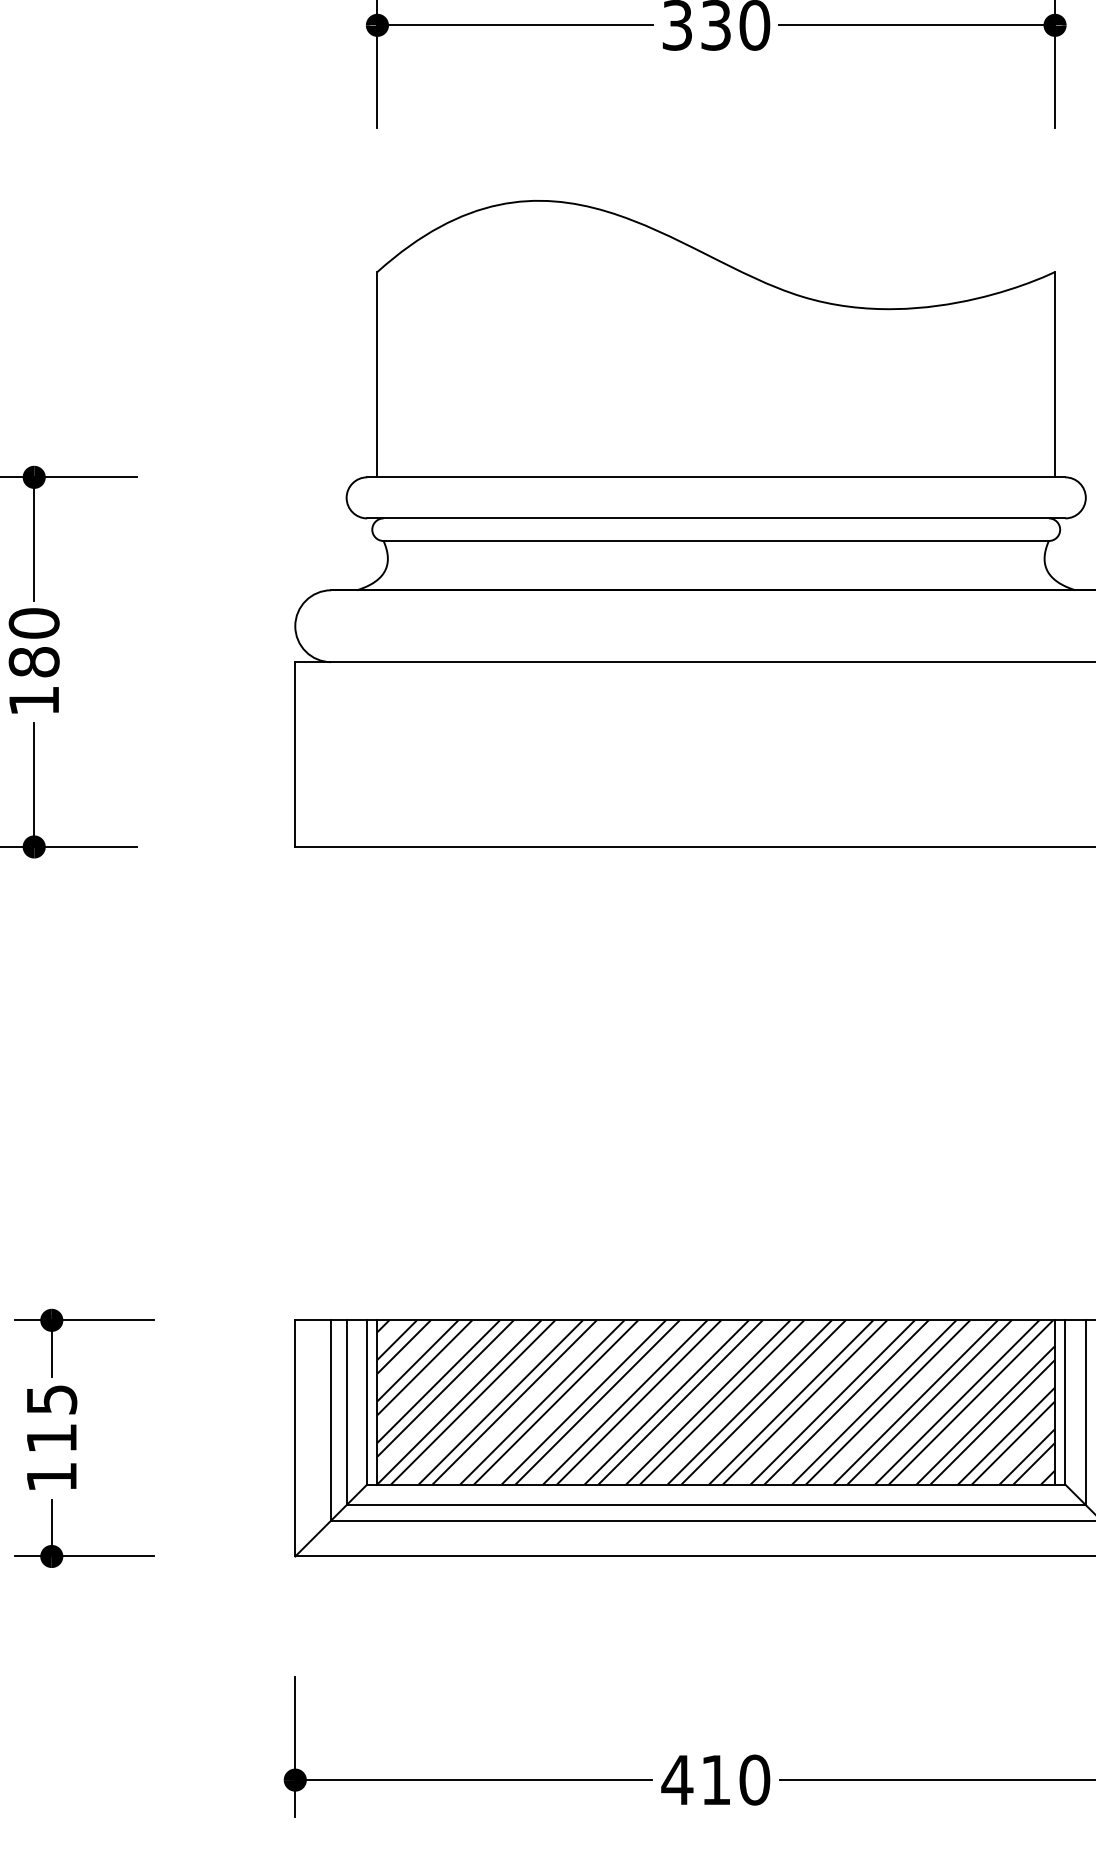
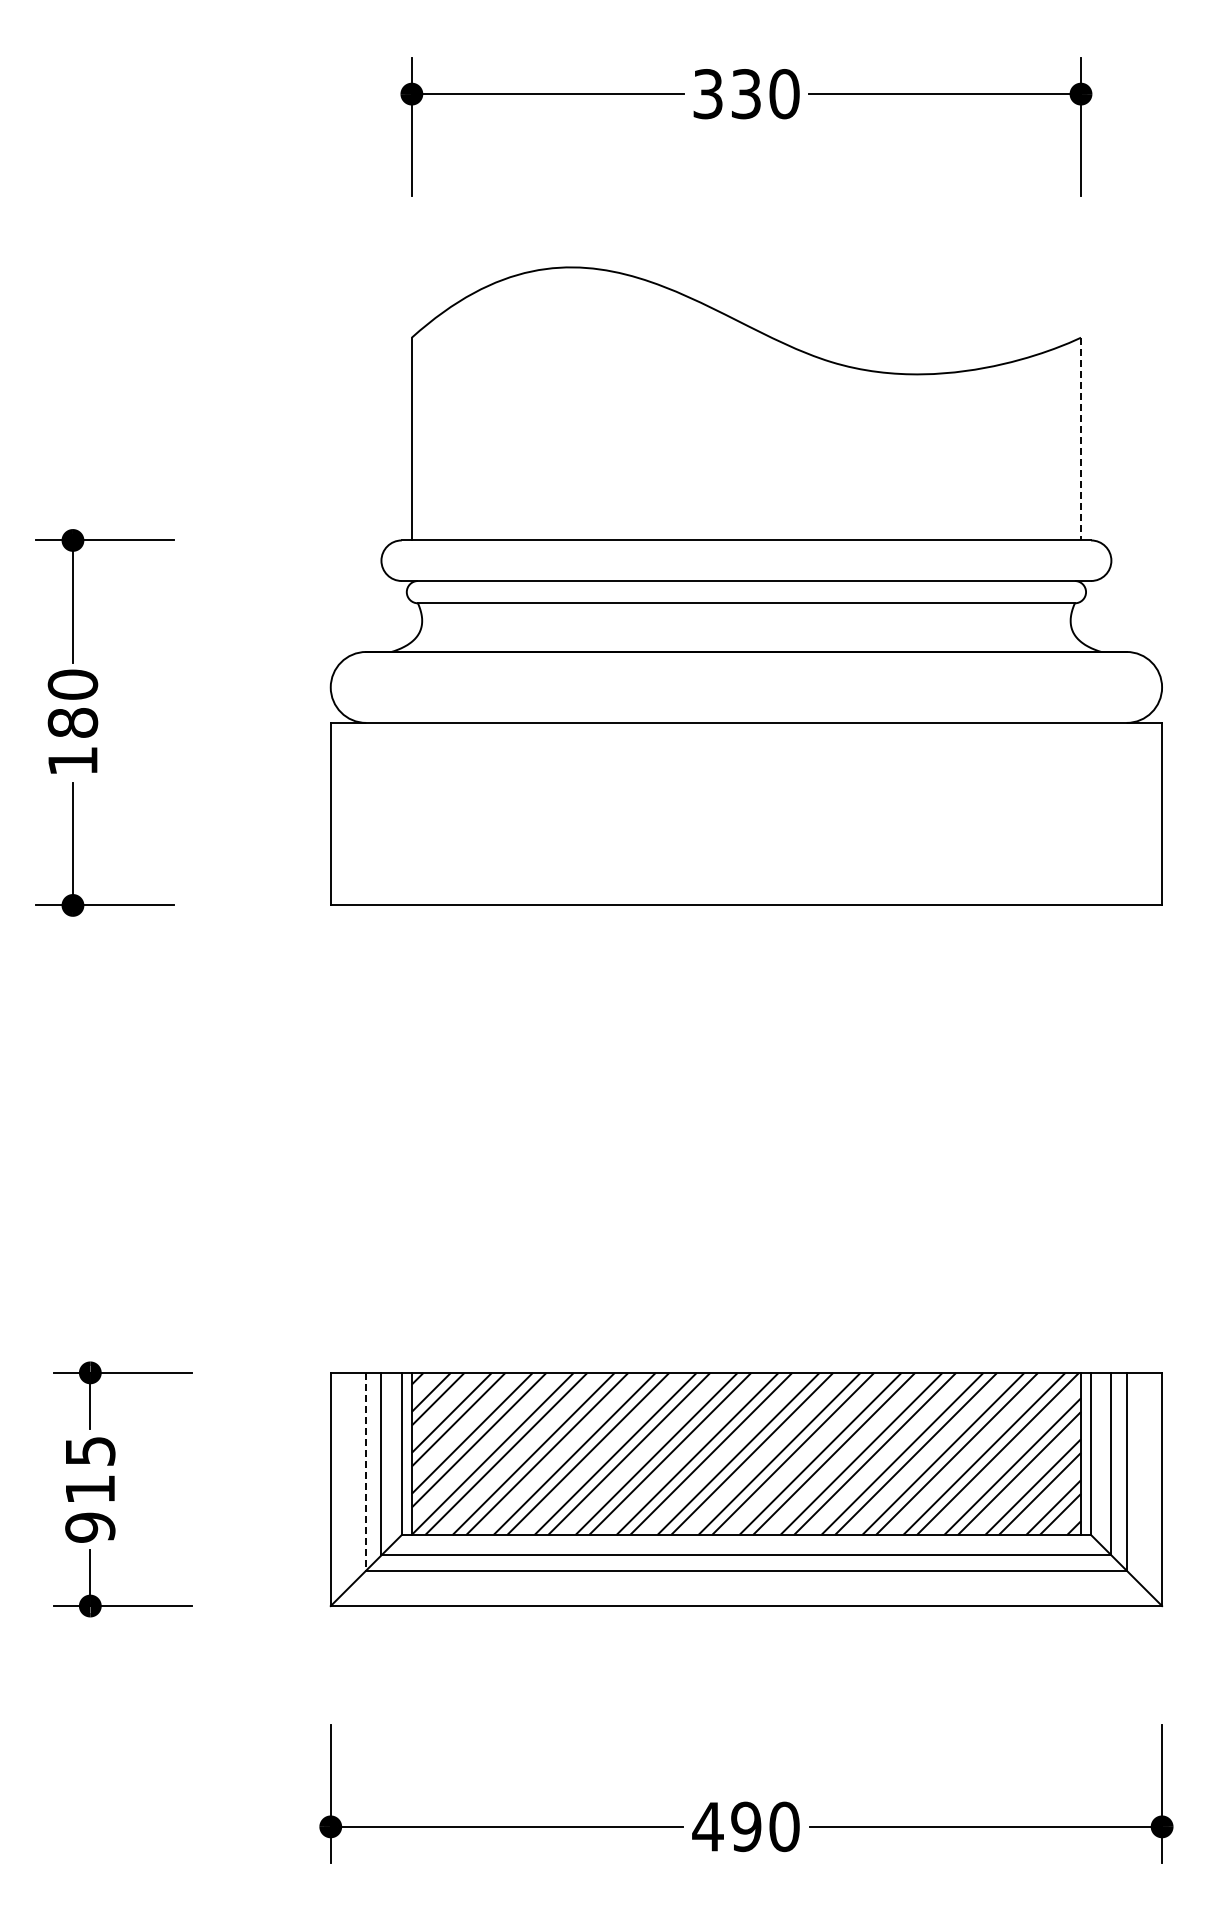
line: (1055, 375) -> (1081, 439), solid -> dashed
line: (331, 1420) -> (366, 1471), solid -> dashed
text: (51, 1476) -> (90, 1527), 115 -> 915
text: (716, 1779) -> (746, 1826), 410 -> 490

